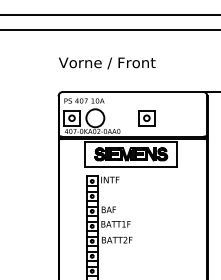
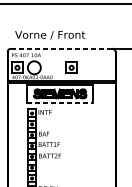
text: (107, 63) -> (50, 35), moved
line: (133, 91) -> (61, 48), solid -> dashed
line: (131, 167) -> (60, 103), solid -> dashed

